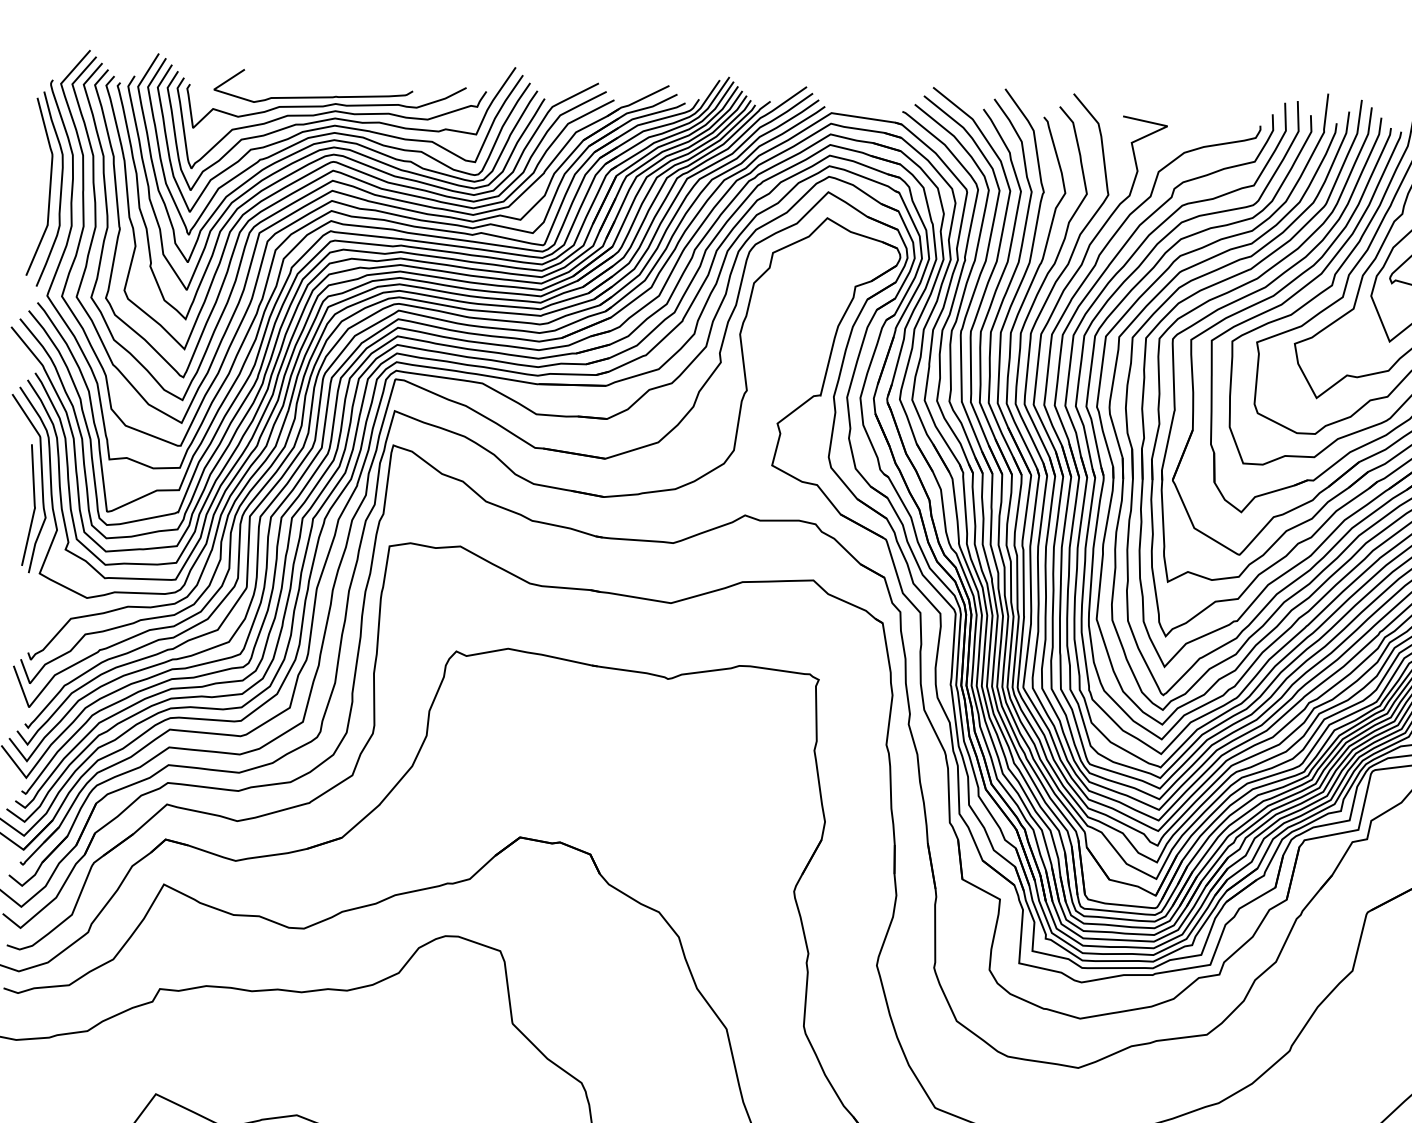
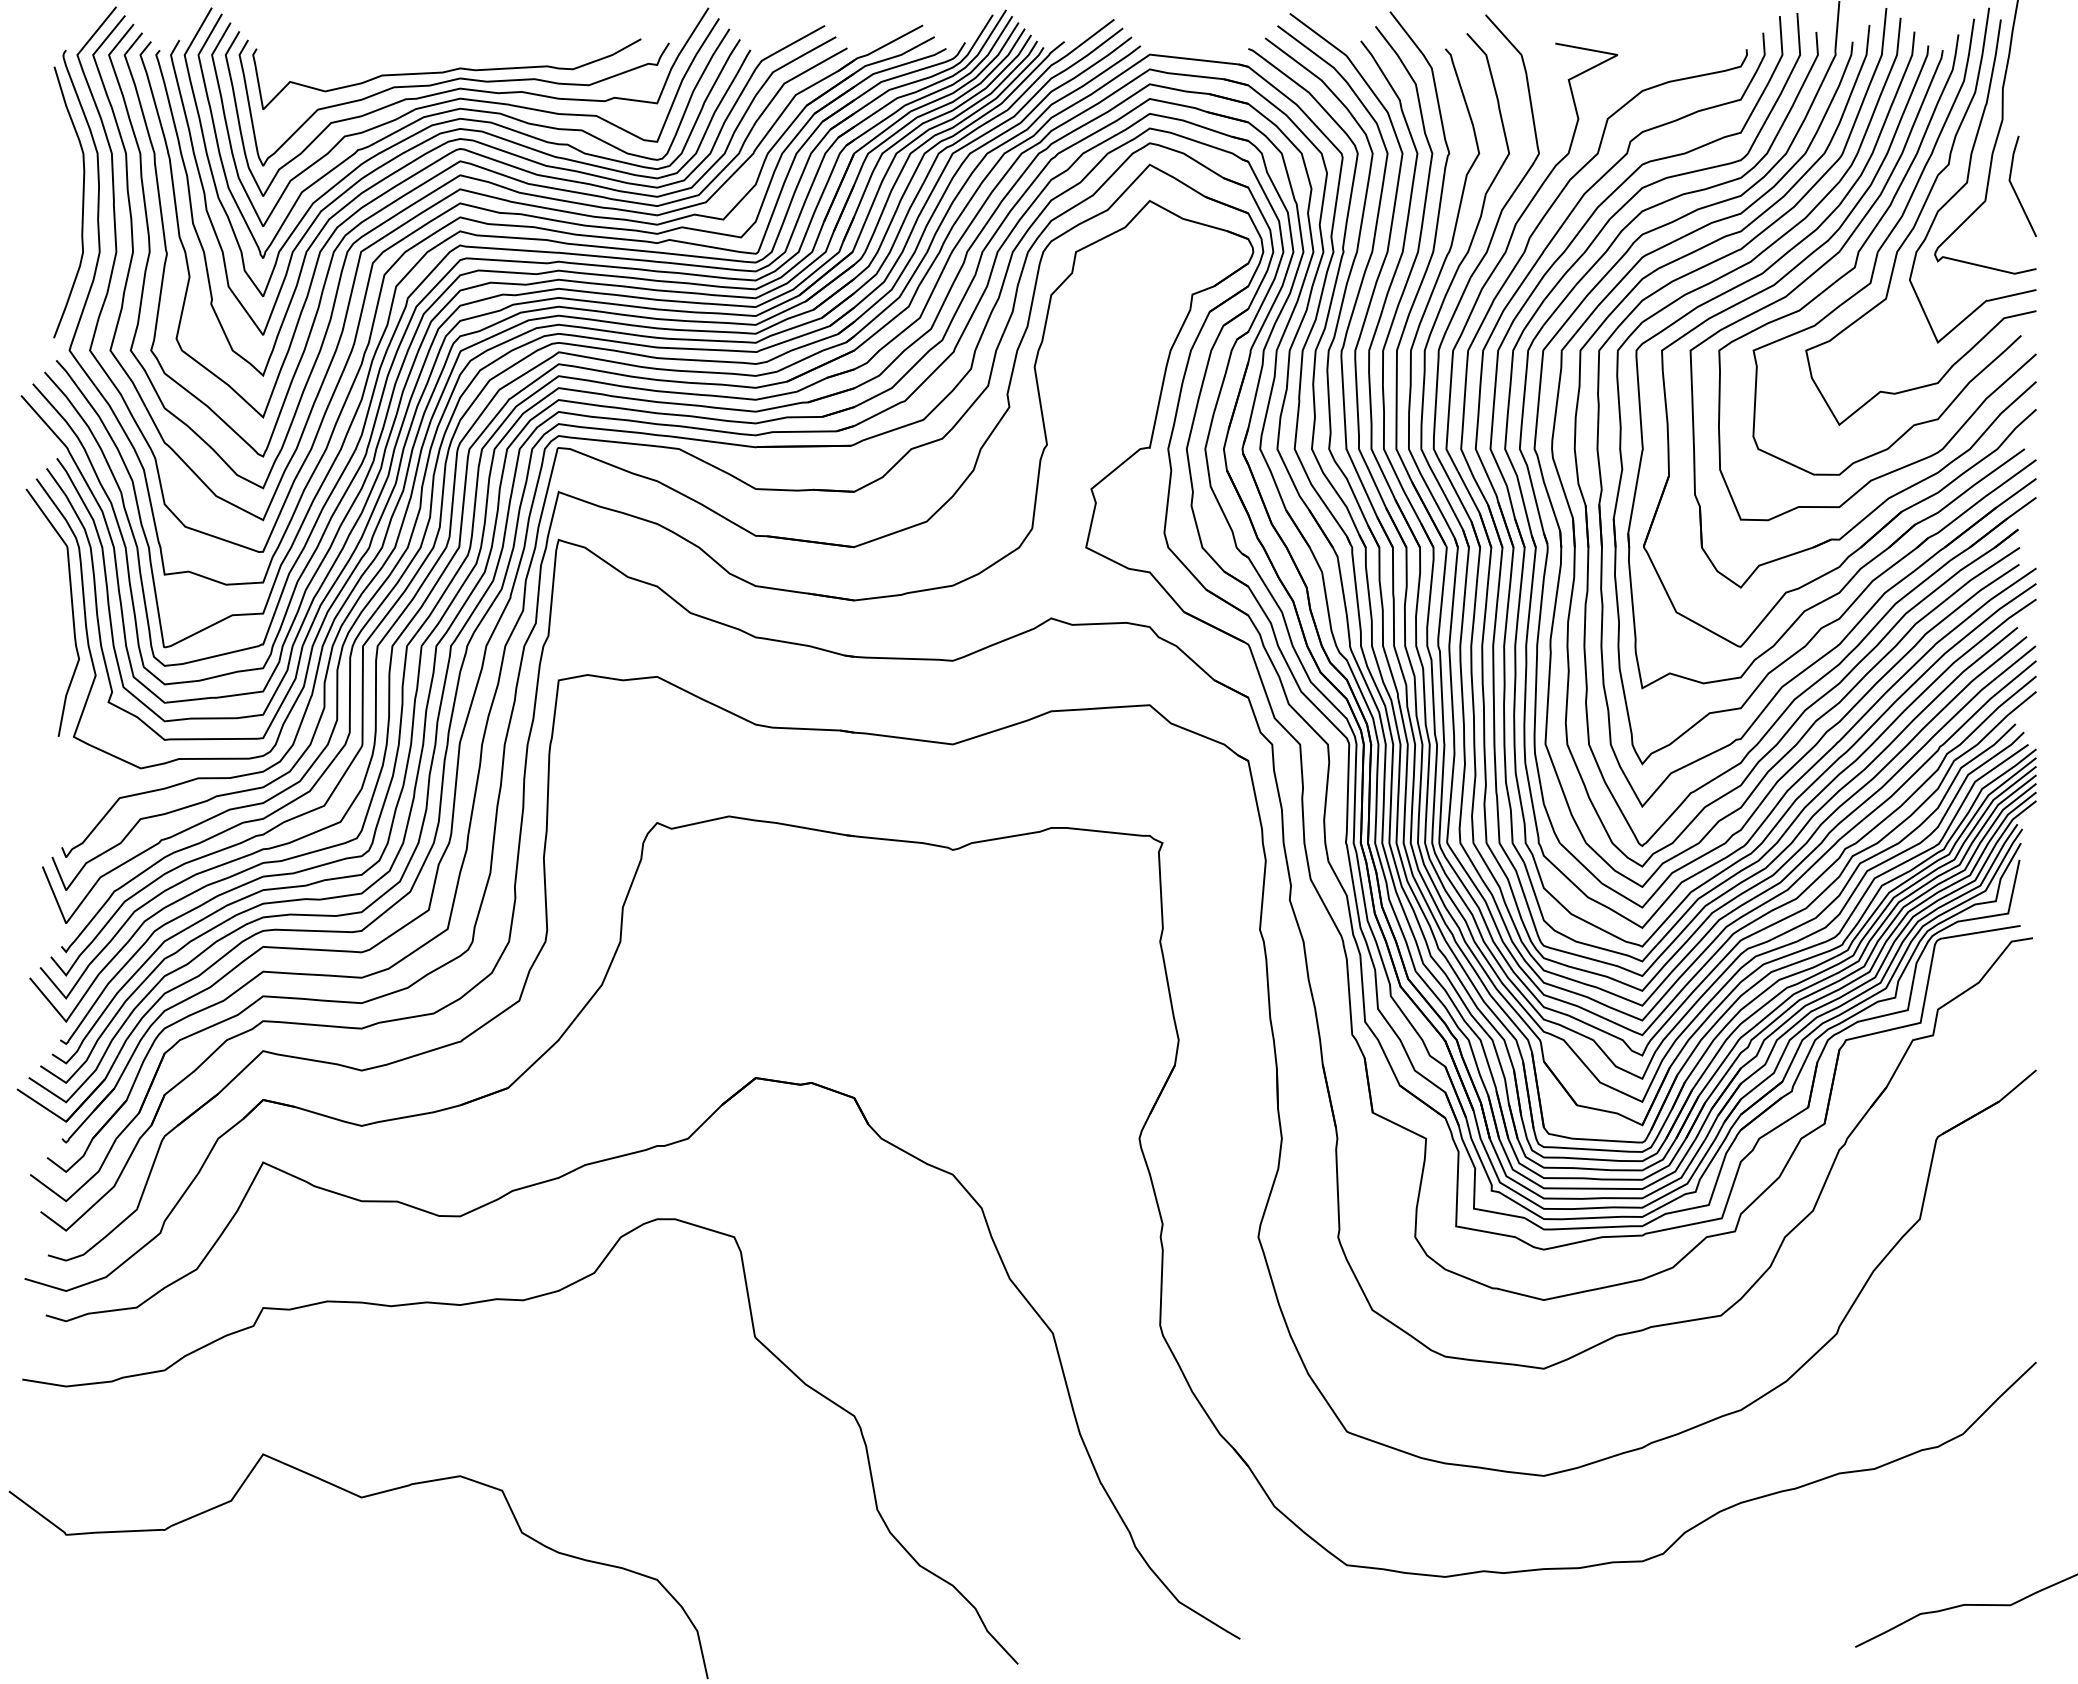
curve: (313, 96) -> (428, 59), removed
curve: (49, 187) -> (67, 199), removed
line: (34, 505) -> (62, 642), removed

